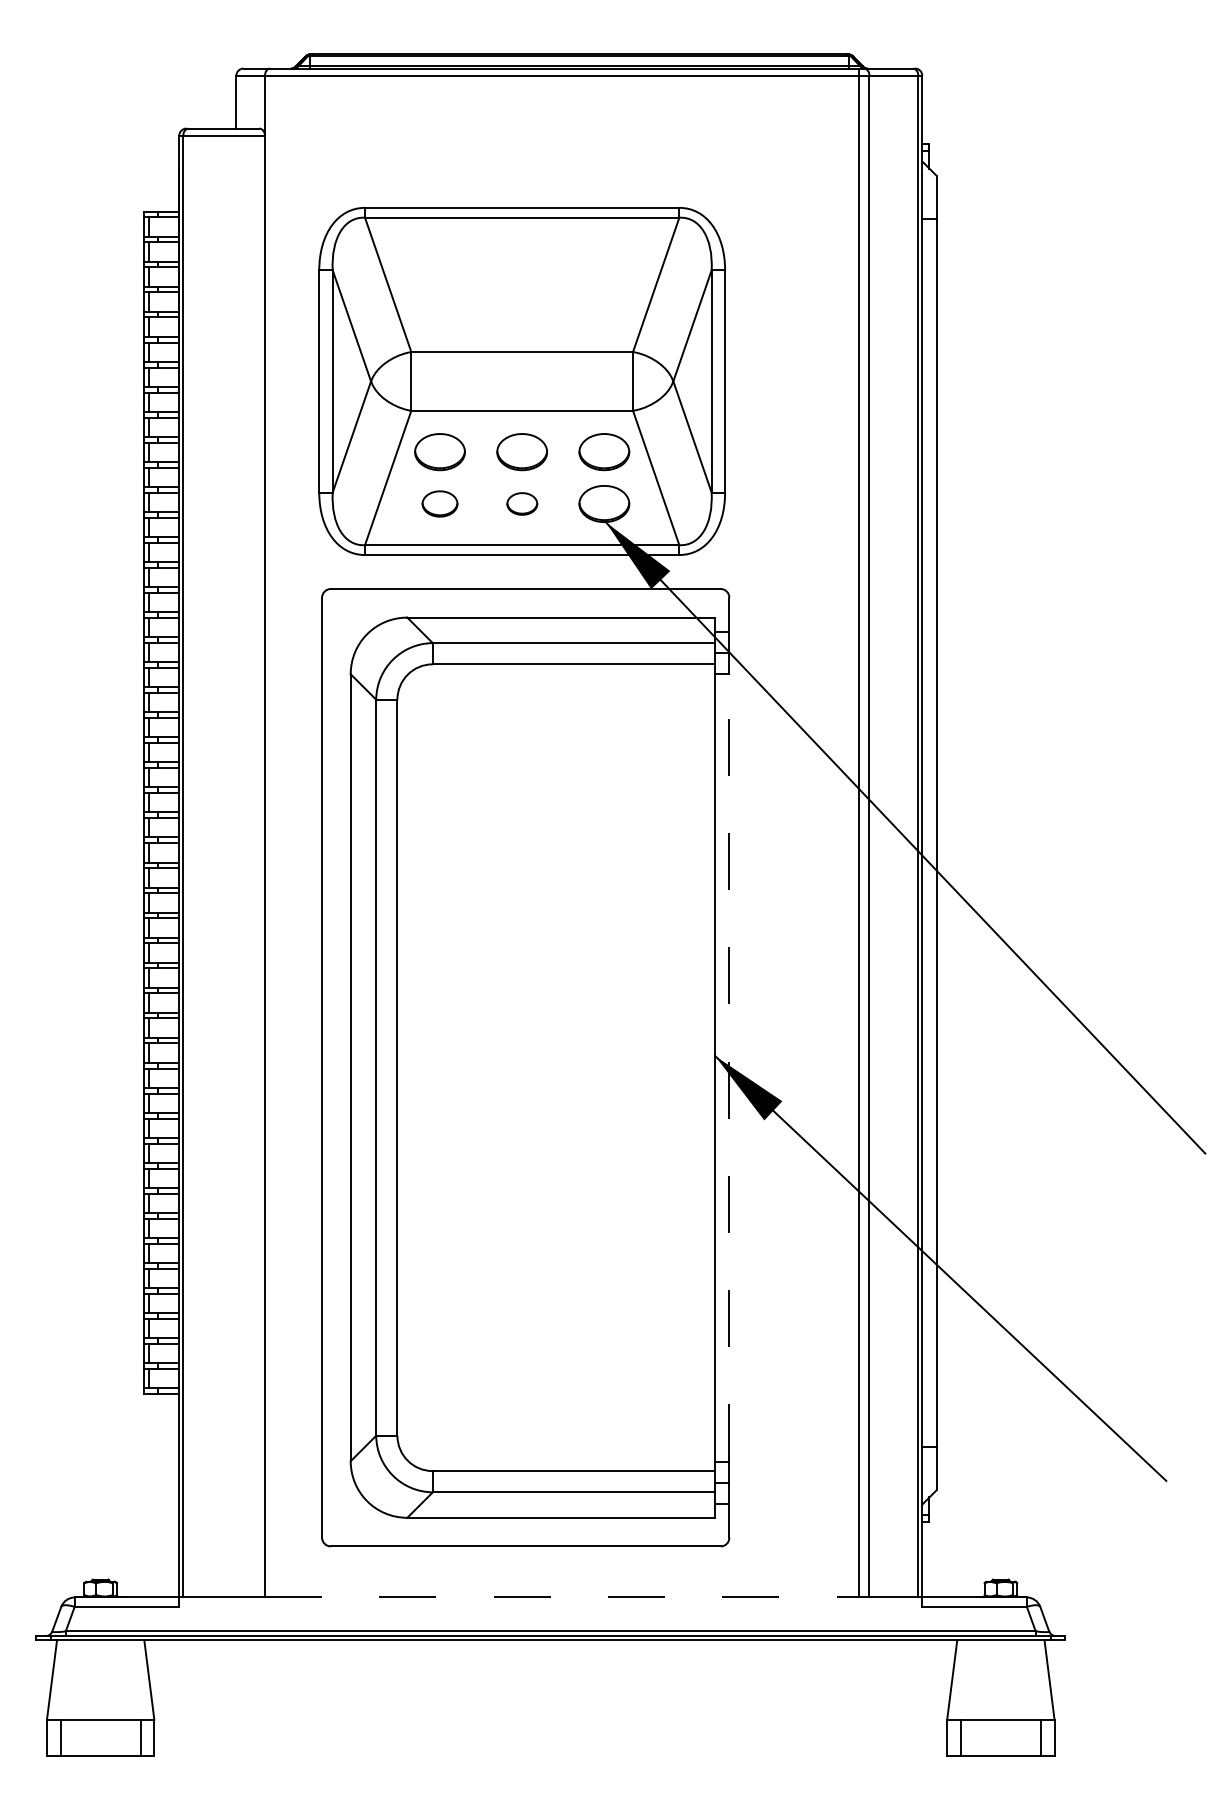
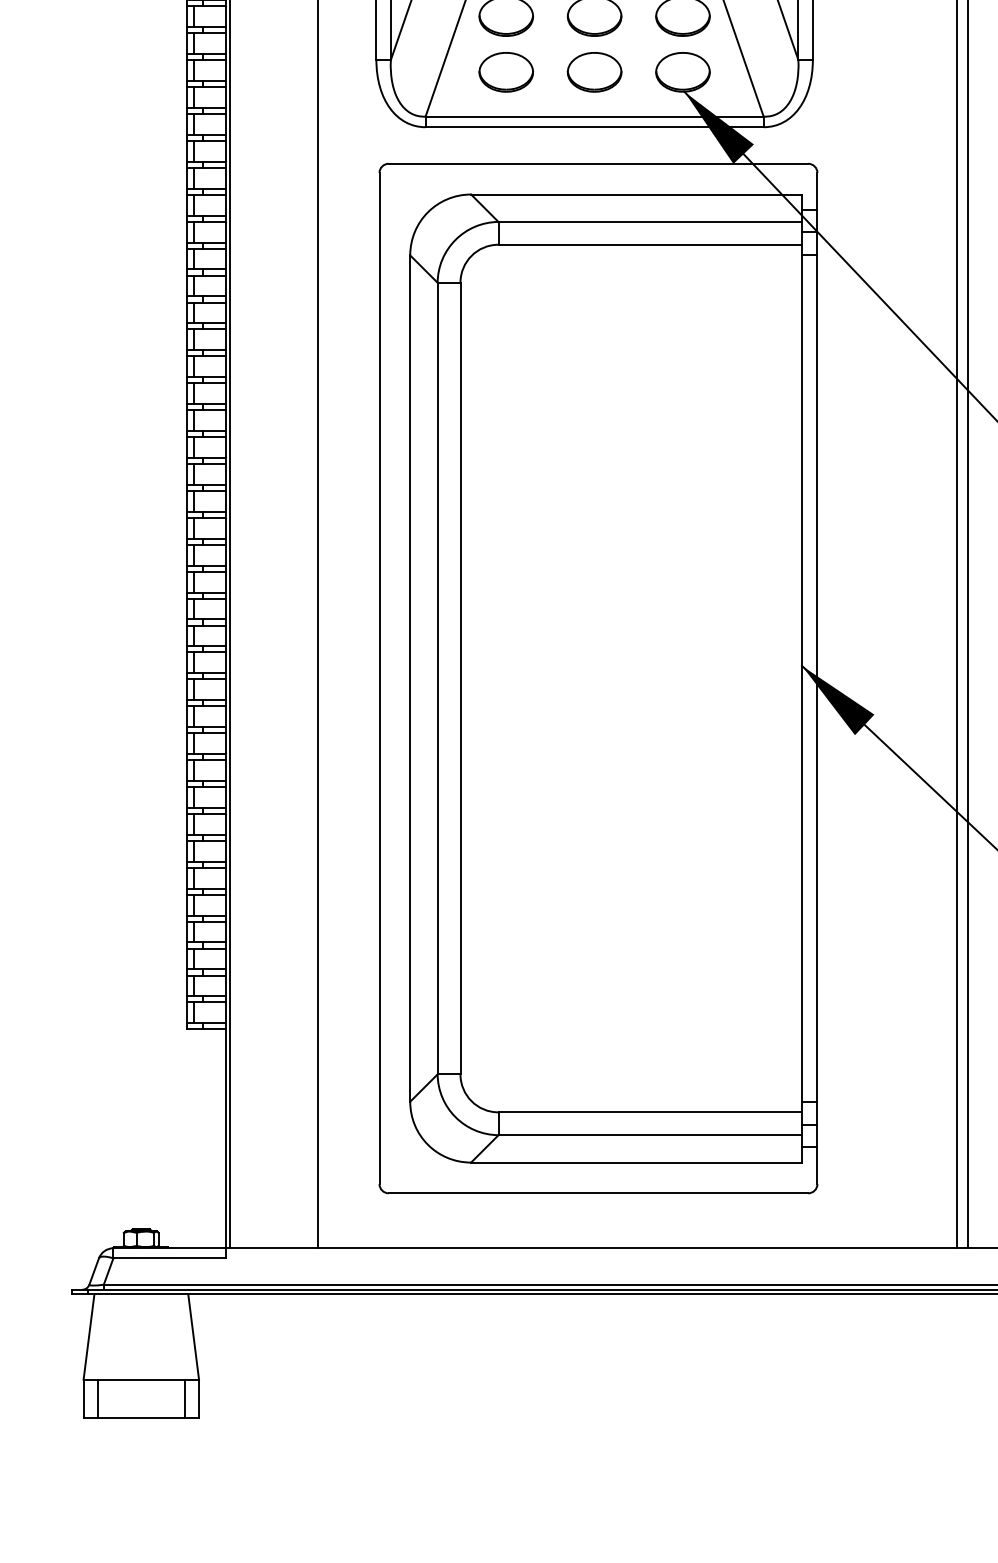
part: (439, 503) -> (505, 71), size x1.43
part: (522, 503) -> (594, 71), size x1.67
line: (729, 1067) -> (817, 678), dashed -> solid
line: (562, 1597) -> (637, 1248), dashed -> solid

